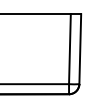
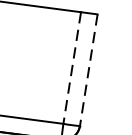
line: (69, 49) -> (71, 68), solid -> dashed
line: (80, 49) -> (89, 70), solid -> dashed

